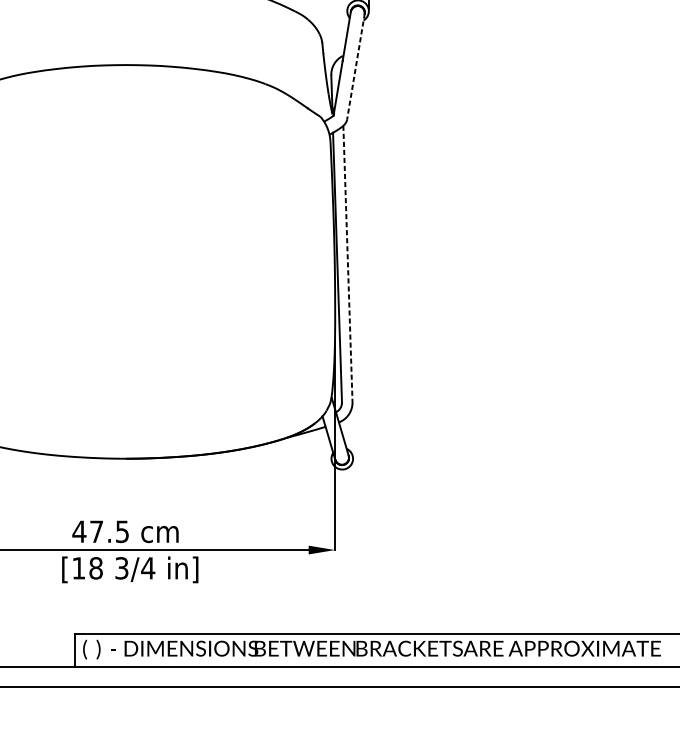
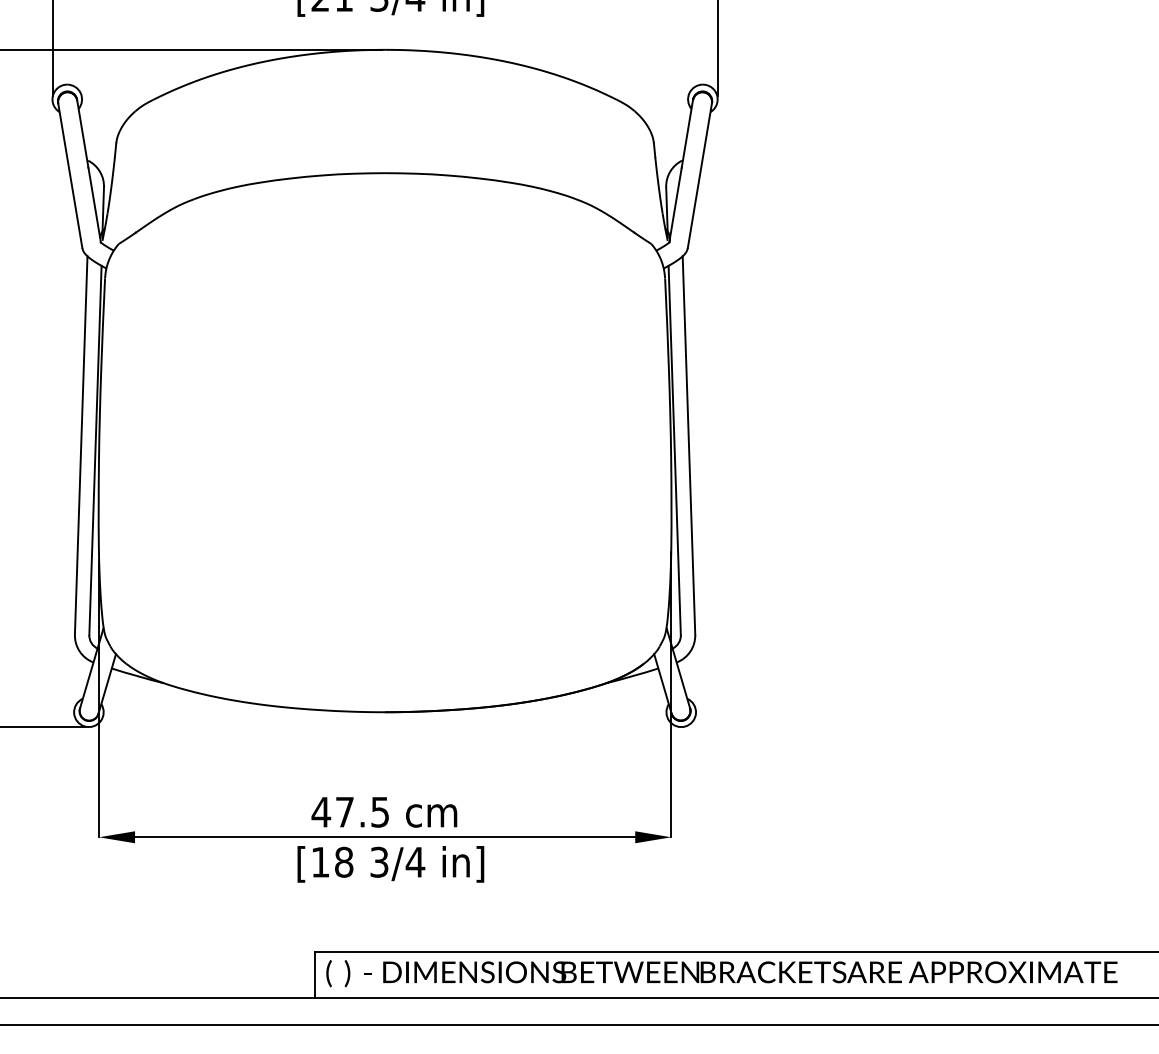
line: (355, 66) -> (699, 175), dashed -> solid
line: (347, 263) -> (688, 445), dashed -> solid

